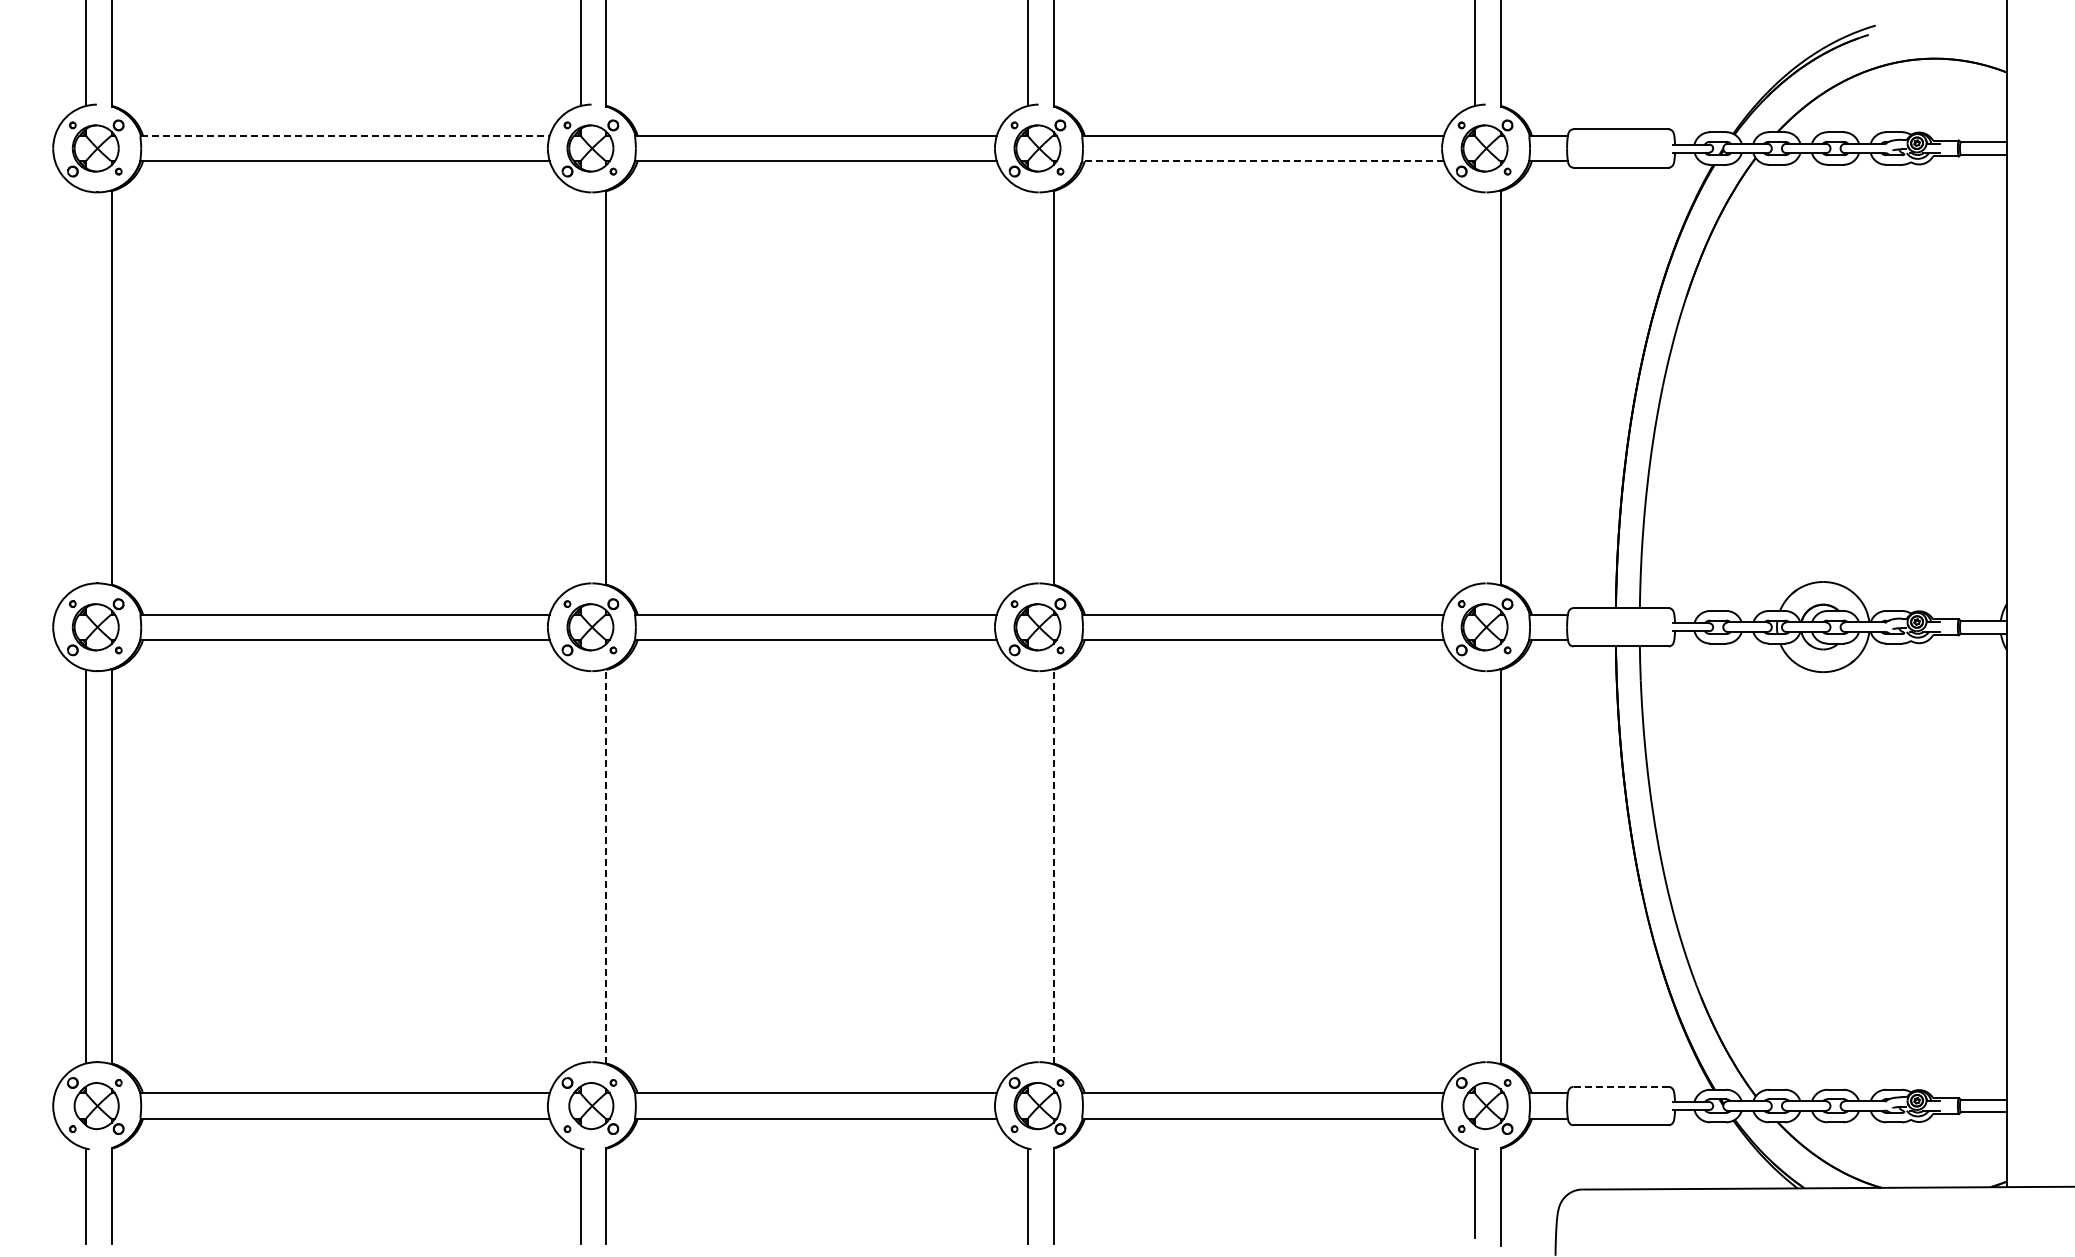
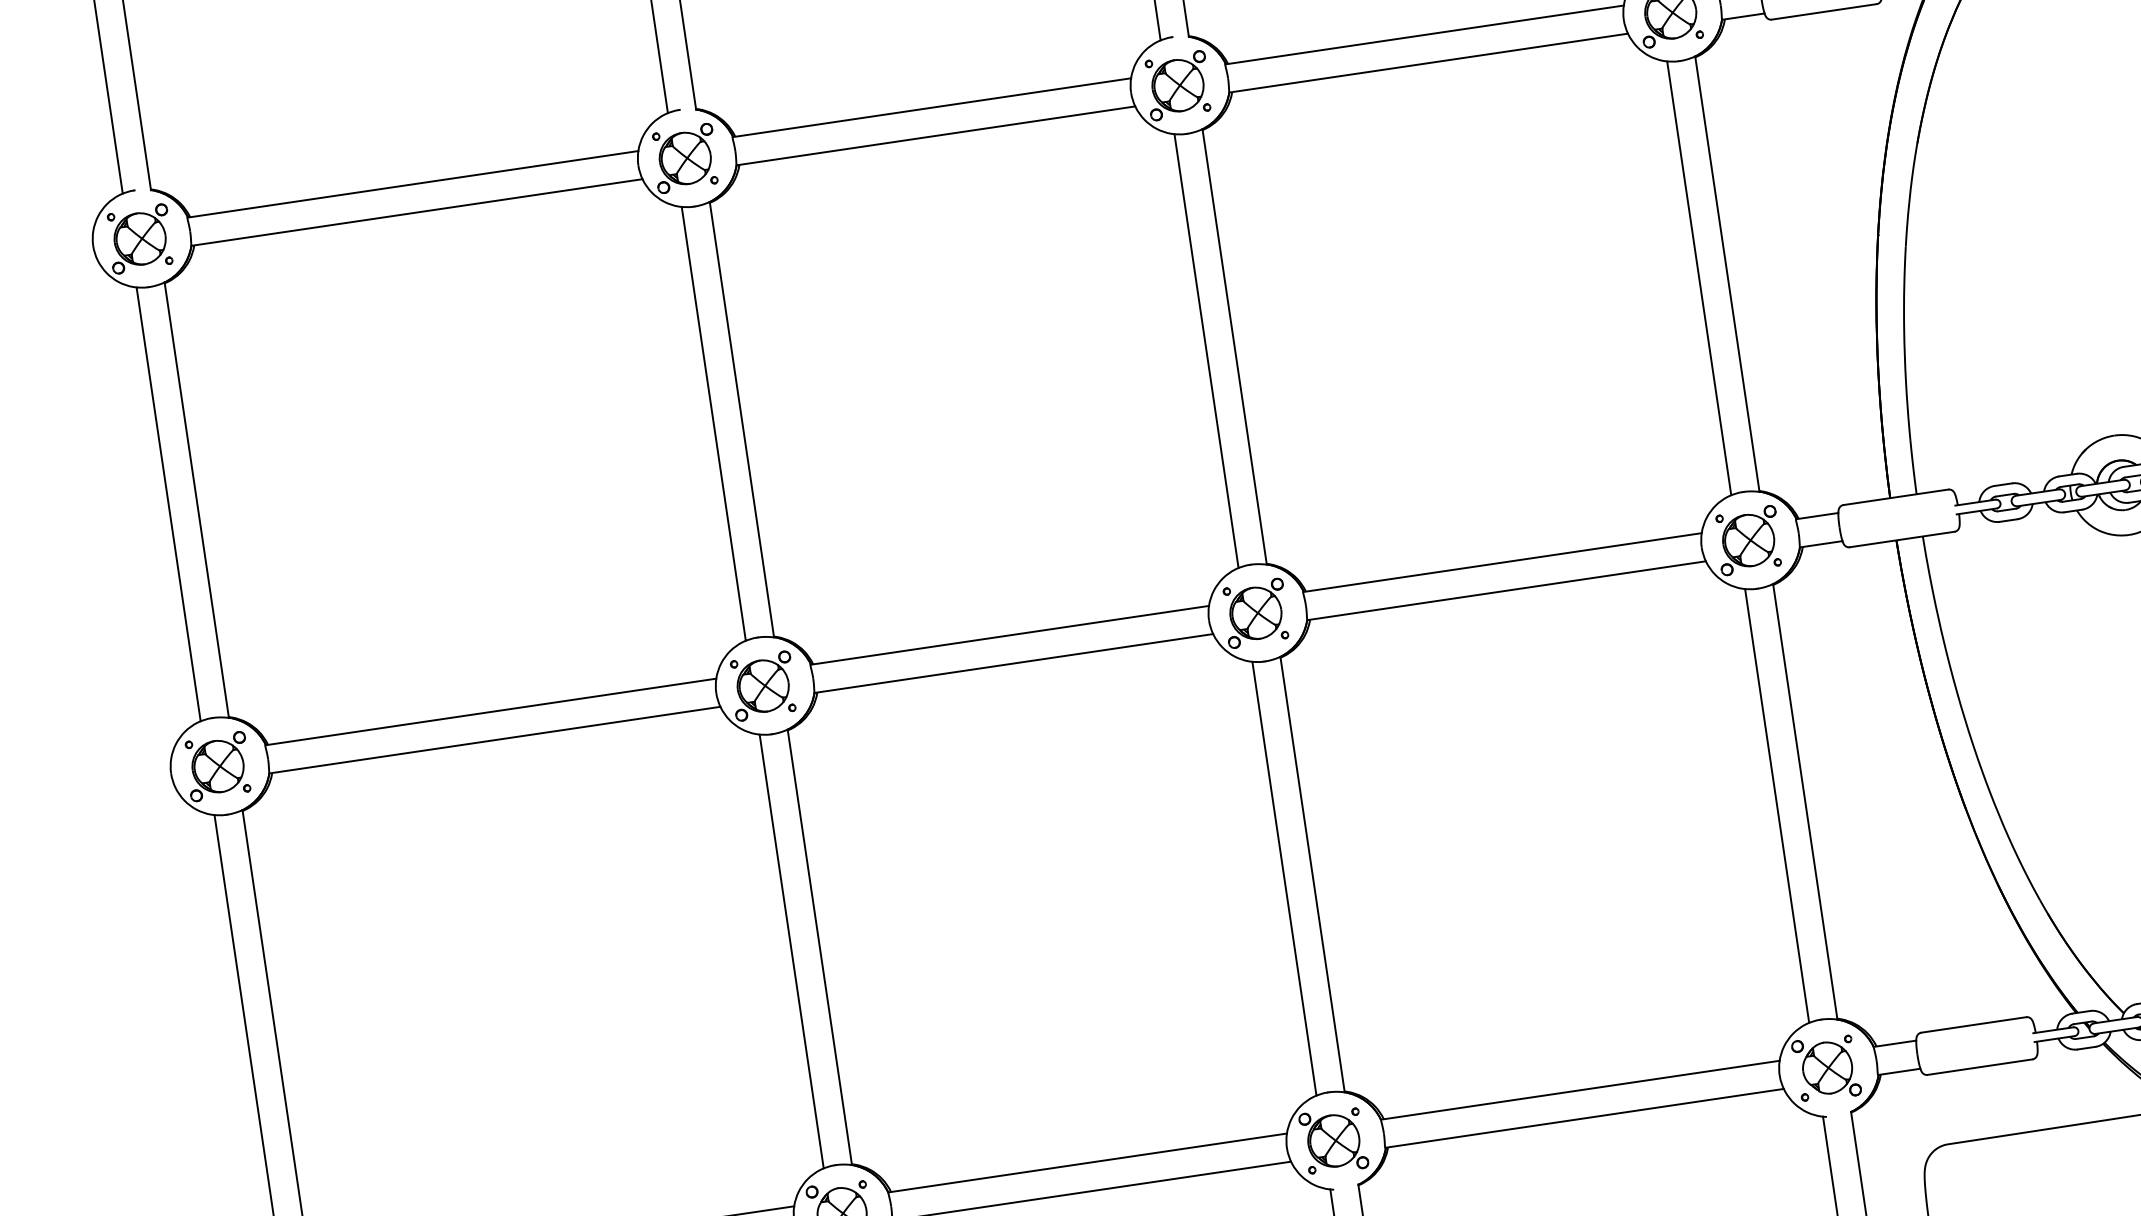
line: (345, 135) -> (413, 184), dashed -> solid
line: (1263, 161) -> (1429, 63), dashed -> solid
line: (86, 387) -> (168, 503), added
line: (580, 387) -> (713, 423), added
line: (1028, 387) -> (1206, 350), added
line: (1475, 387) -> (1699, 277), added
line: (580, 866) -> (791, 951), added
line: (606, 866) -> (819, 947), dashed -> solid
line: (1028, 866) -> (1284, 878), added
line: (1053, 866) -> (1312, 874), dashed -> solid
line: (1475, 866) -> (1777, 805), added
line: (1621, 1086) -> (1974, 1024), dashed -> solid

